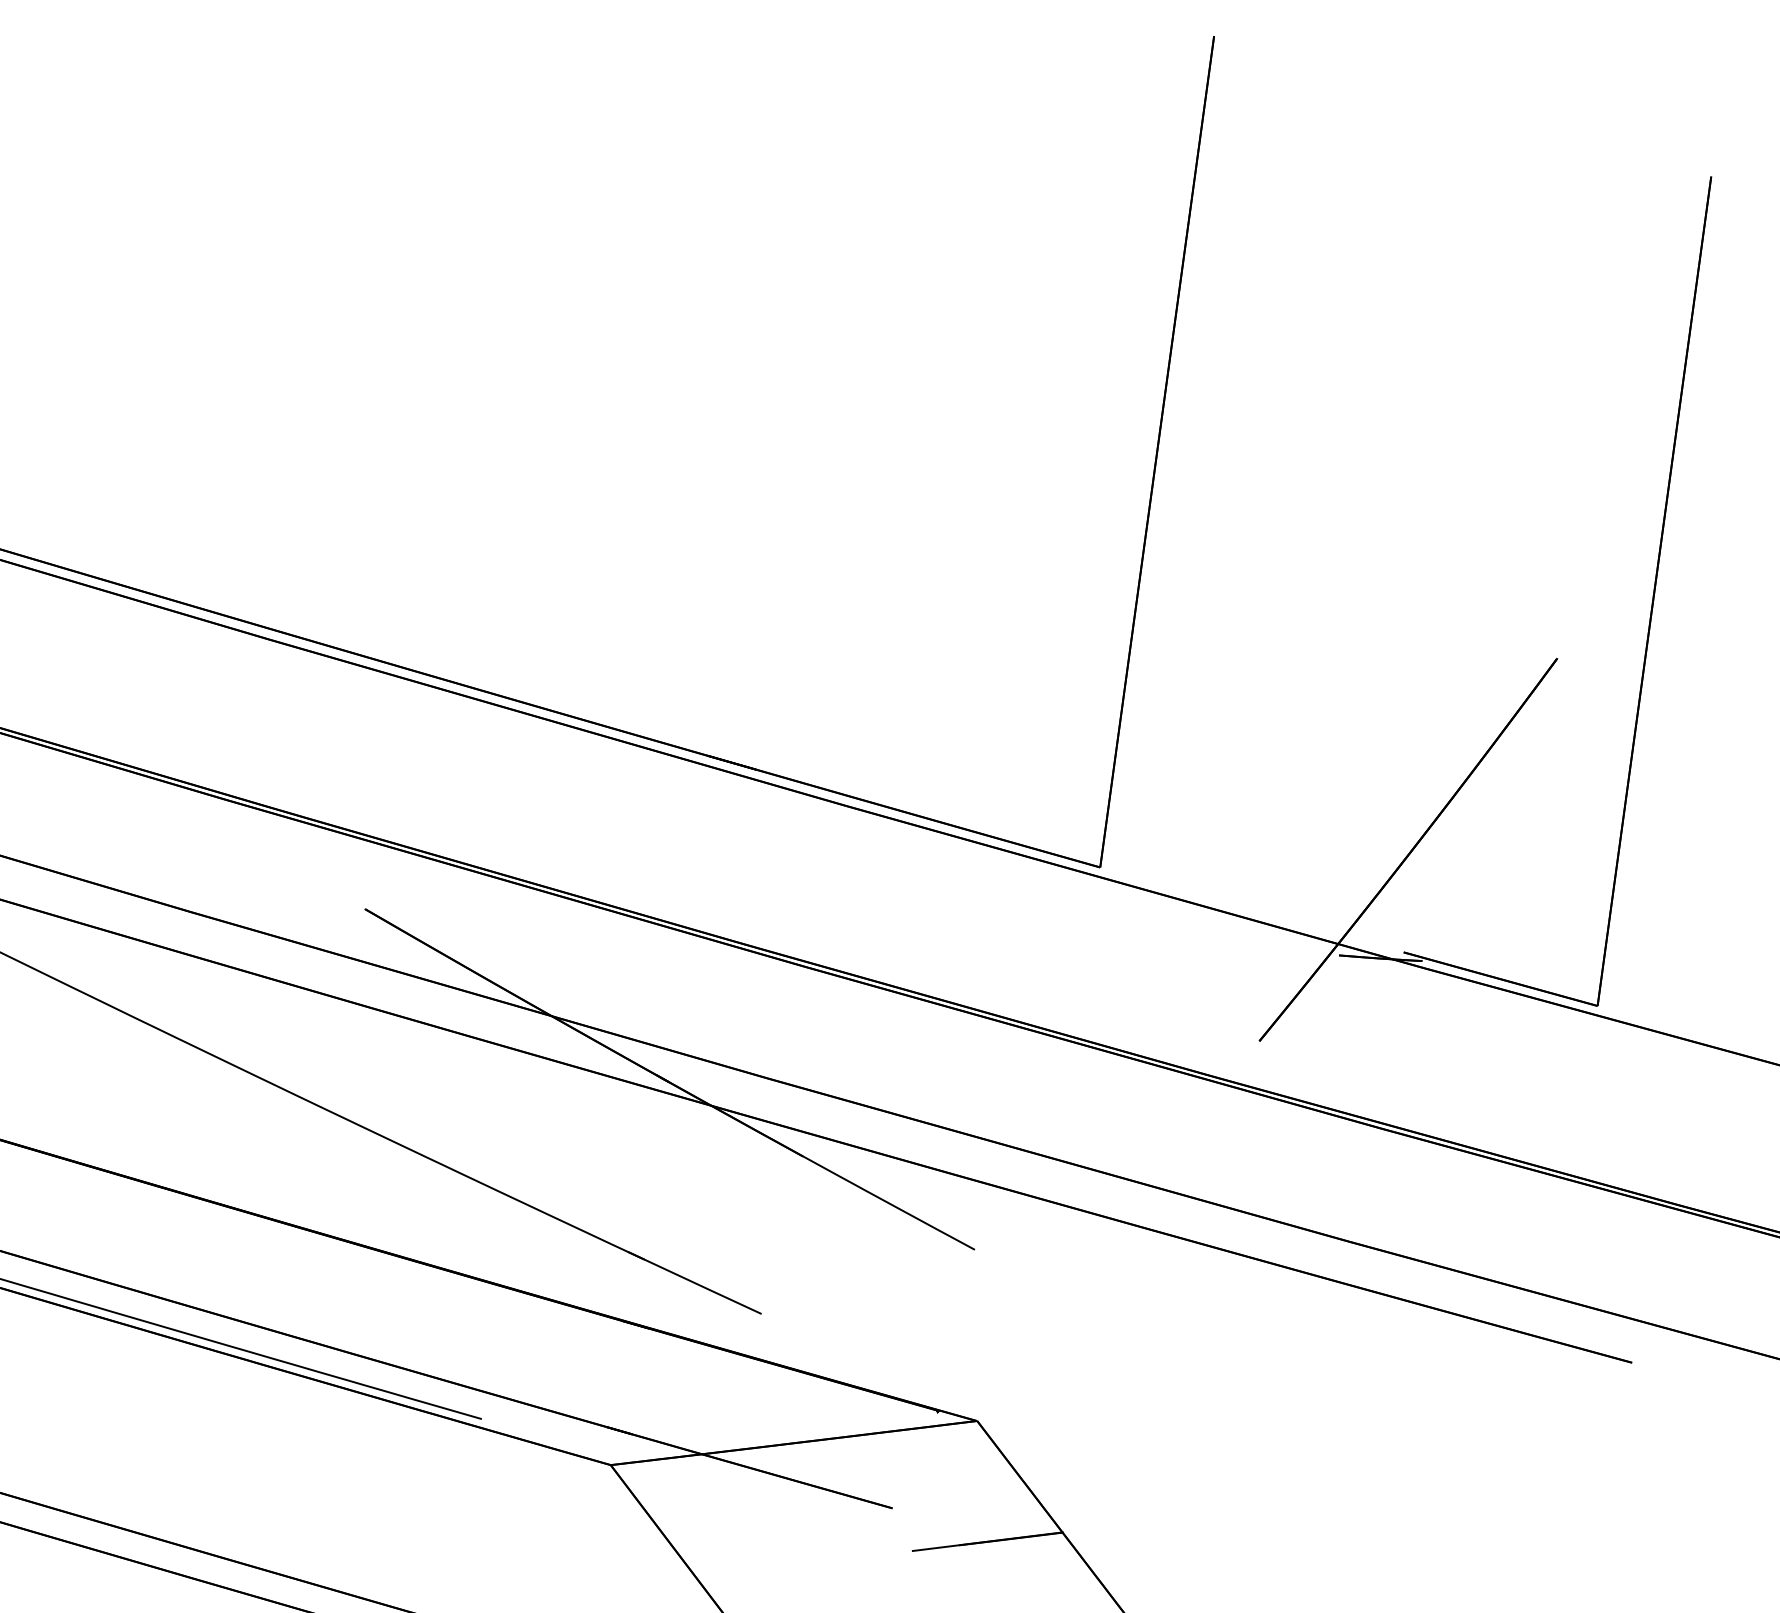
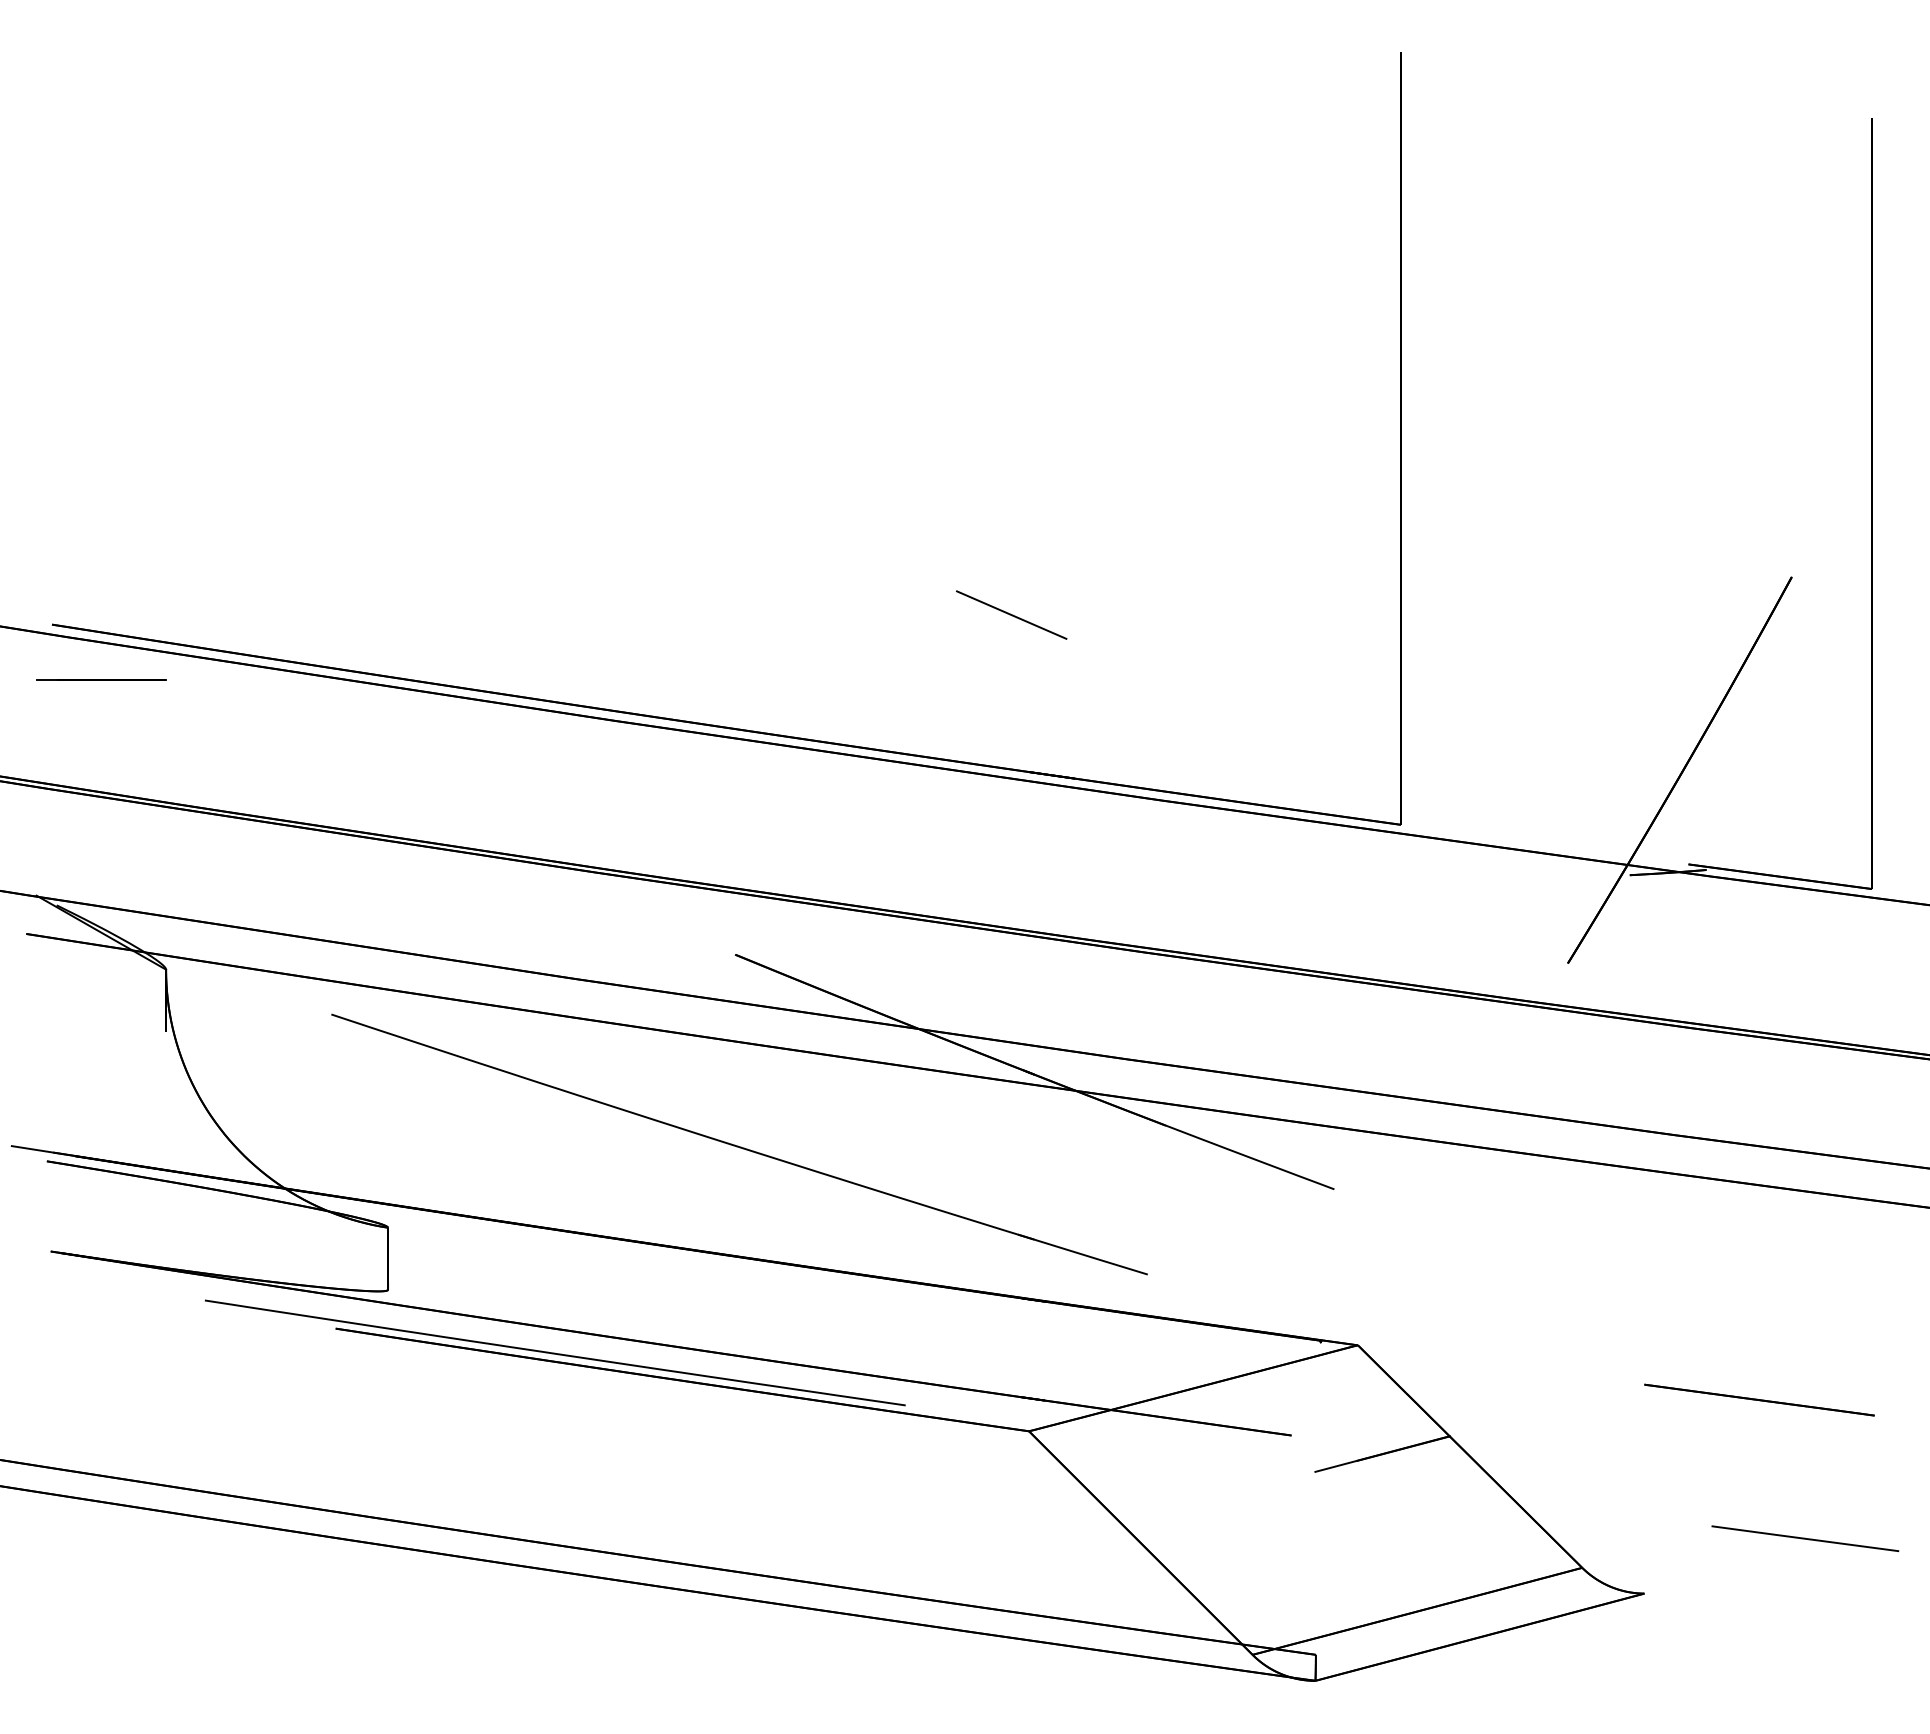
line: (712, 583) -> (1011, 614), added
line: (1401, 1538) -> (1759, 1399), added

